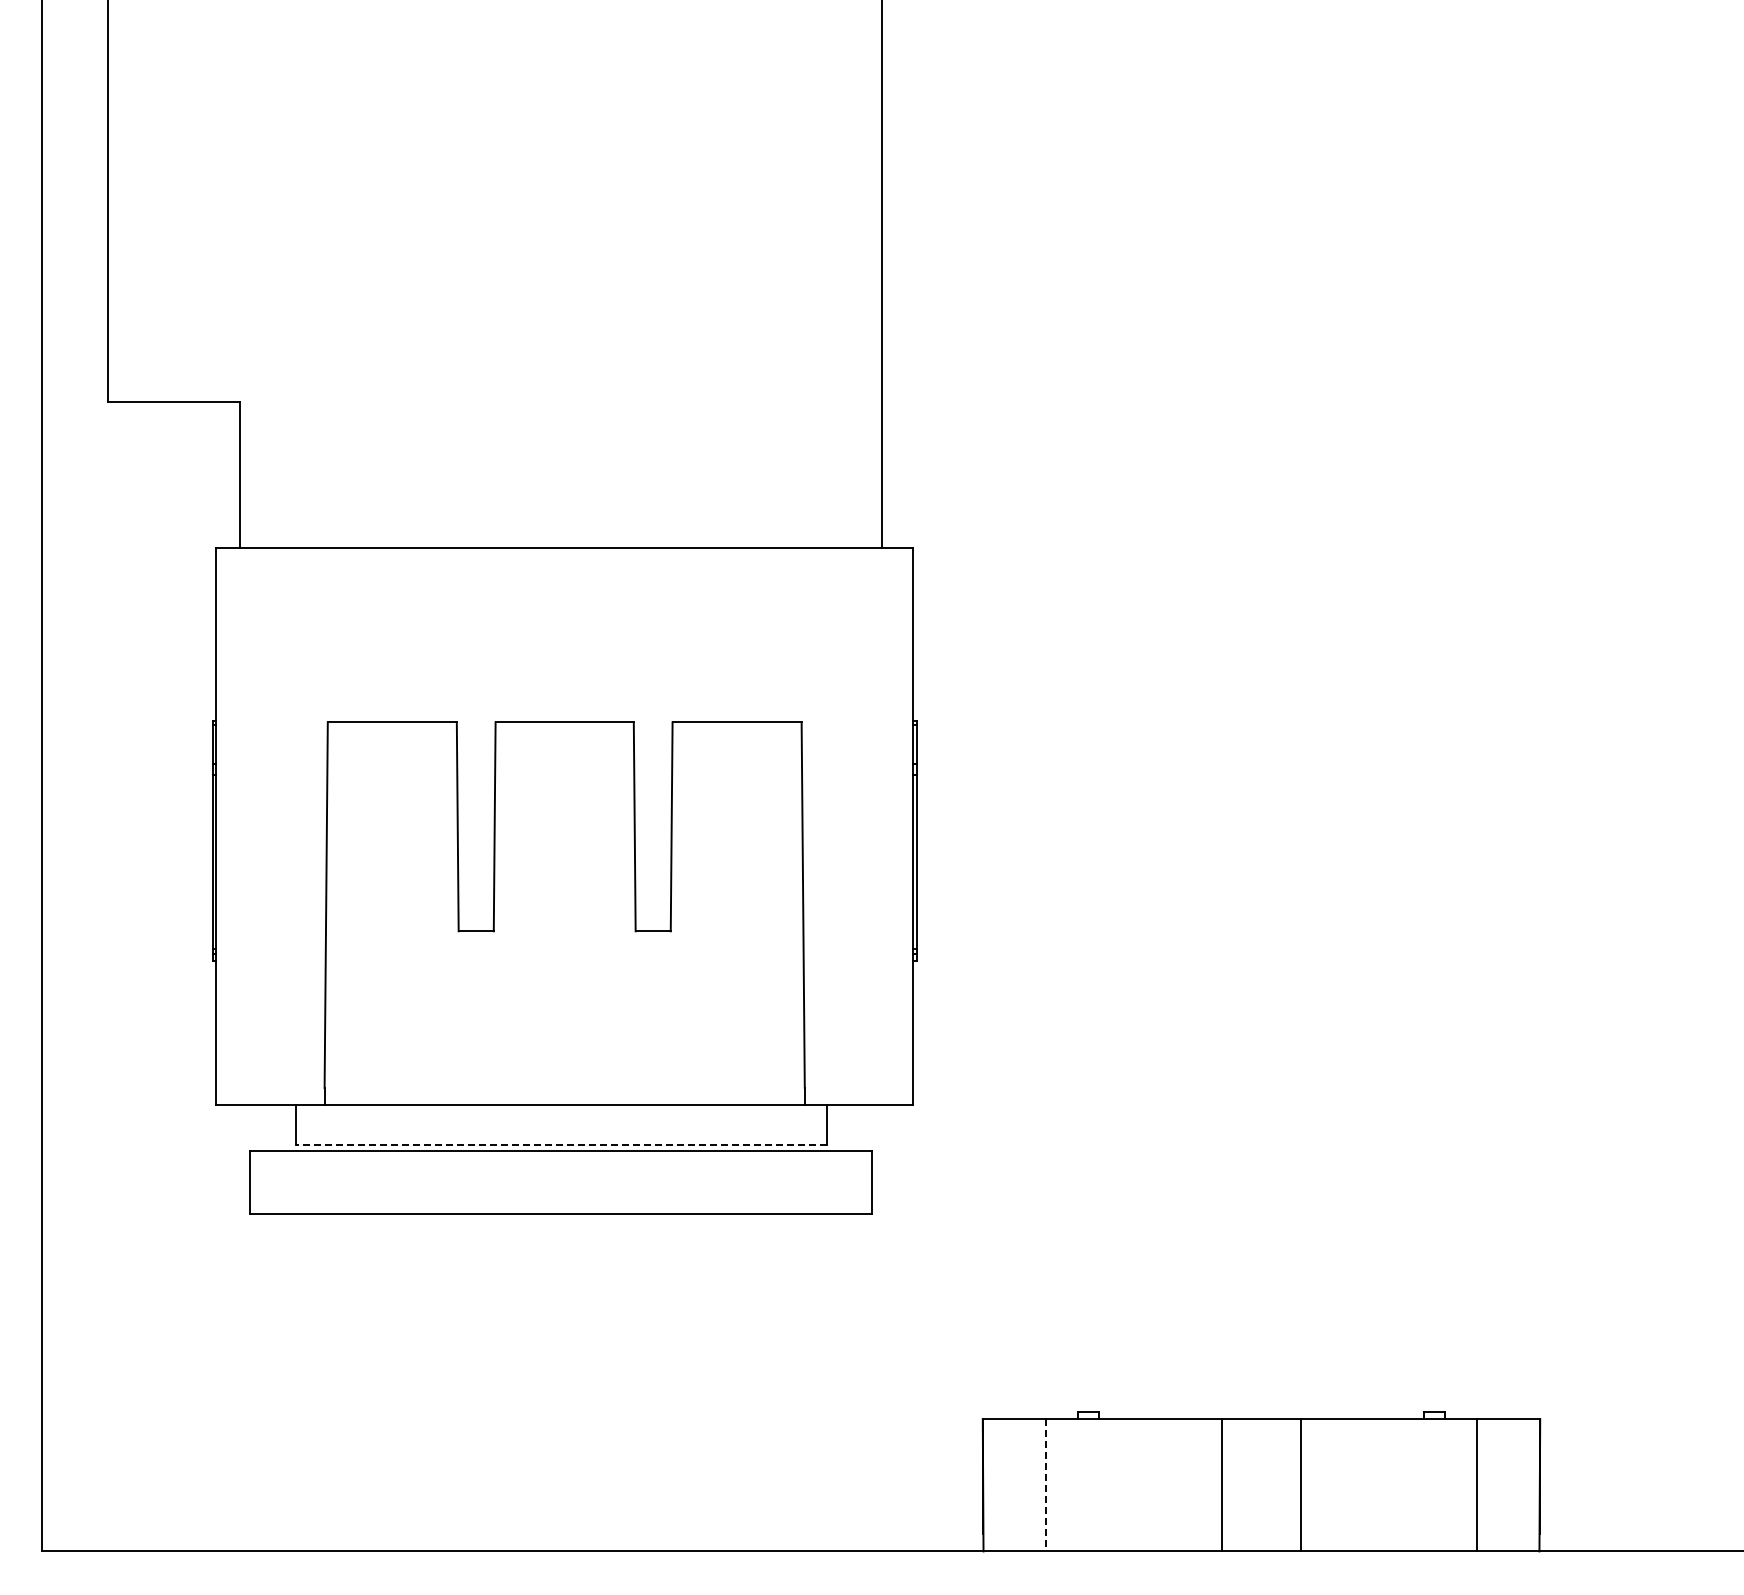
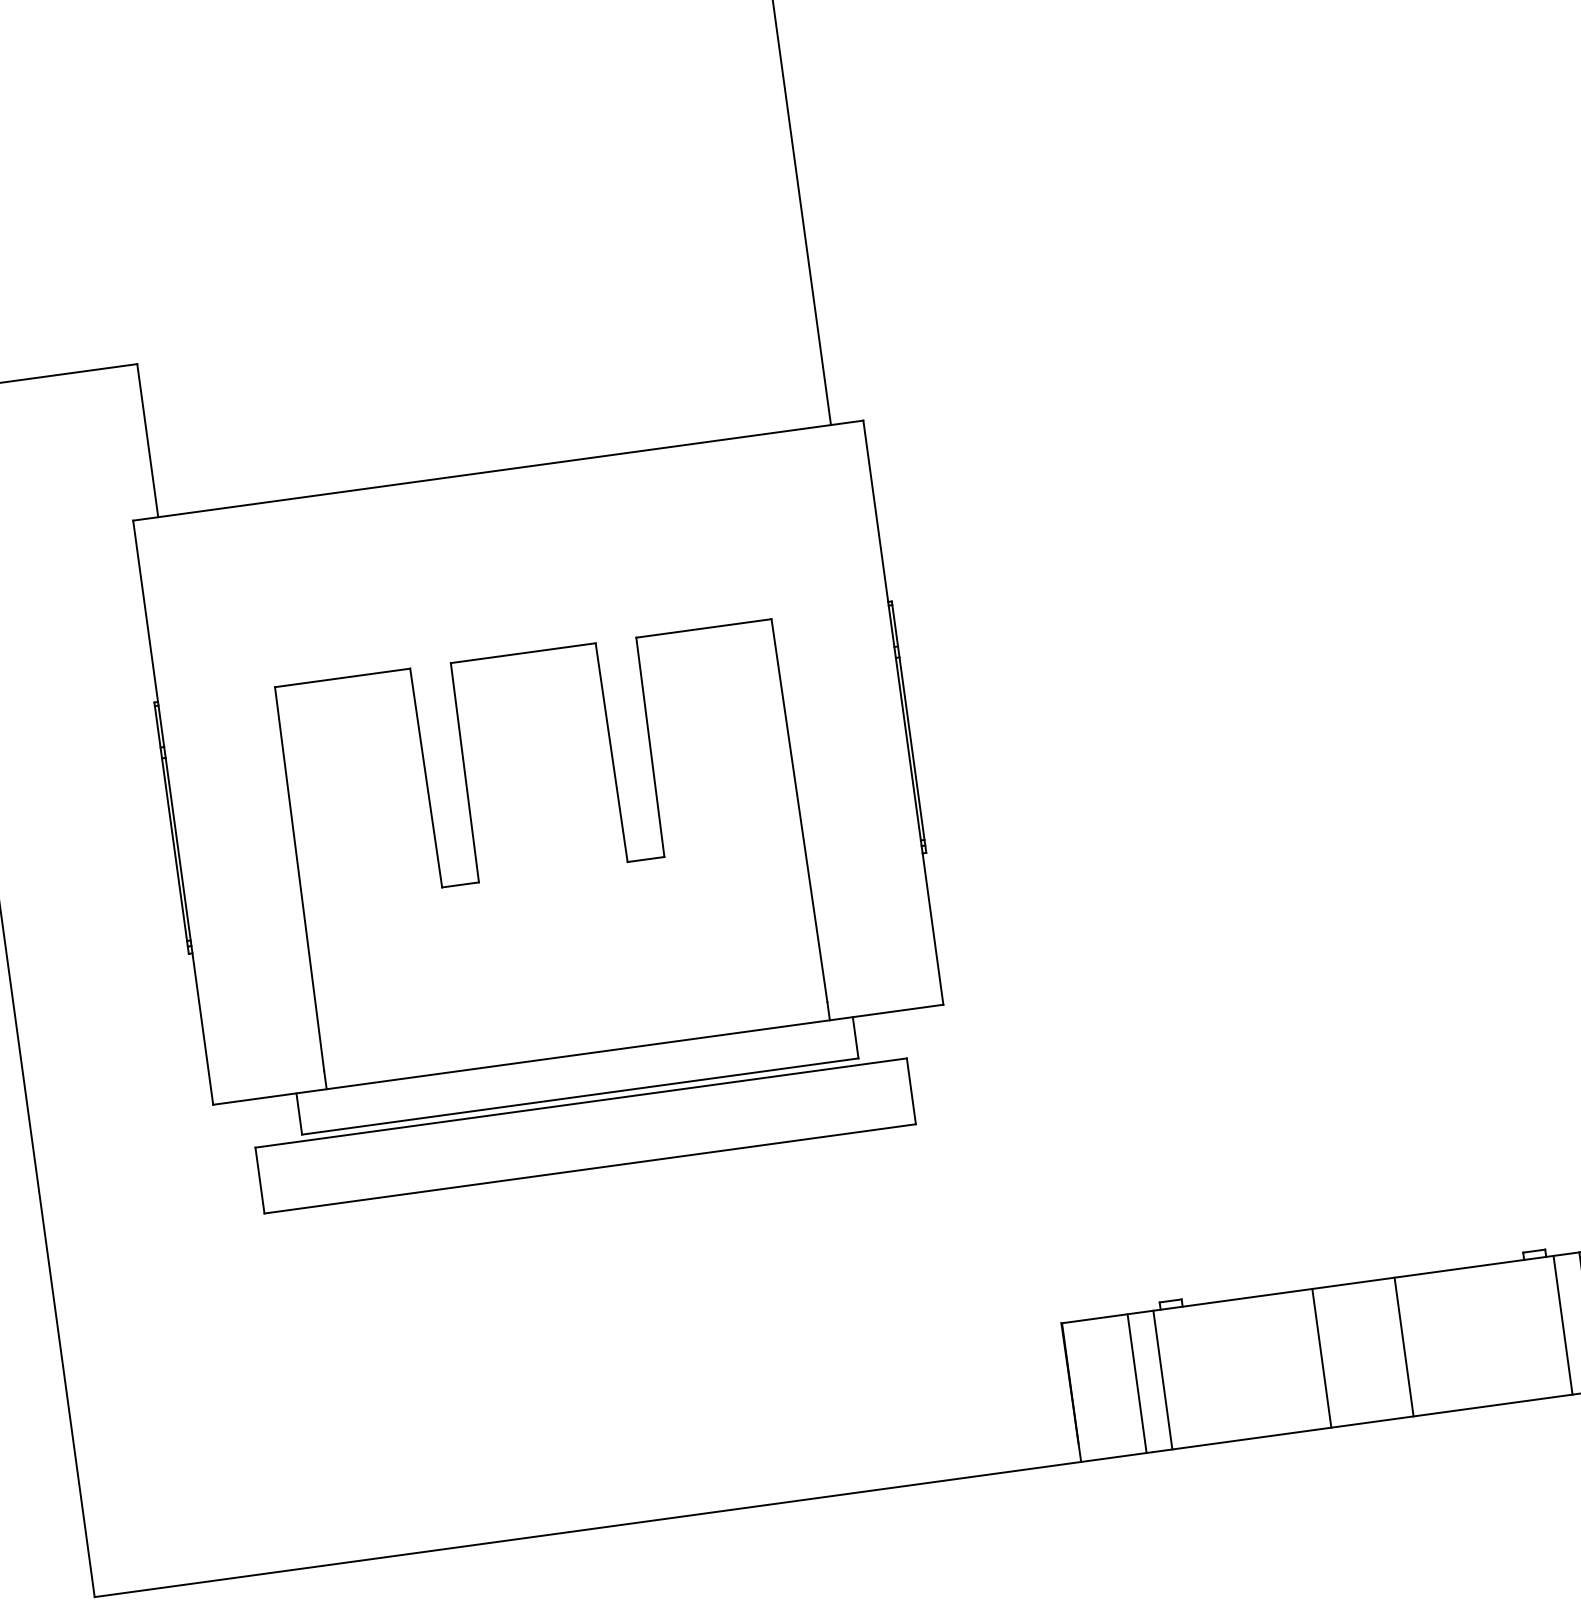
line: (560, 1144) -> (579, 1096), dashed -> solid
line: (1045, 1485) -> (1136, 1383), dashed -> solid
line: (1070, 1485) -> (1162, 1380), added
line: (1452, 1485) -> (1563, 1325), added

